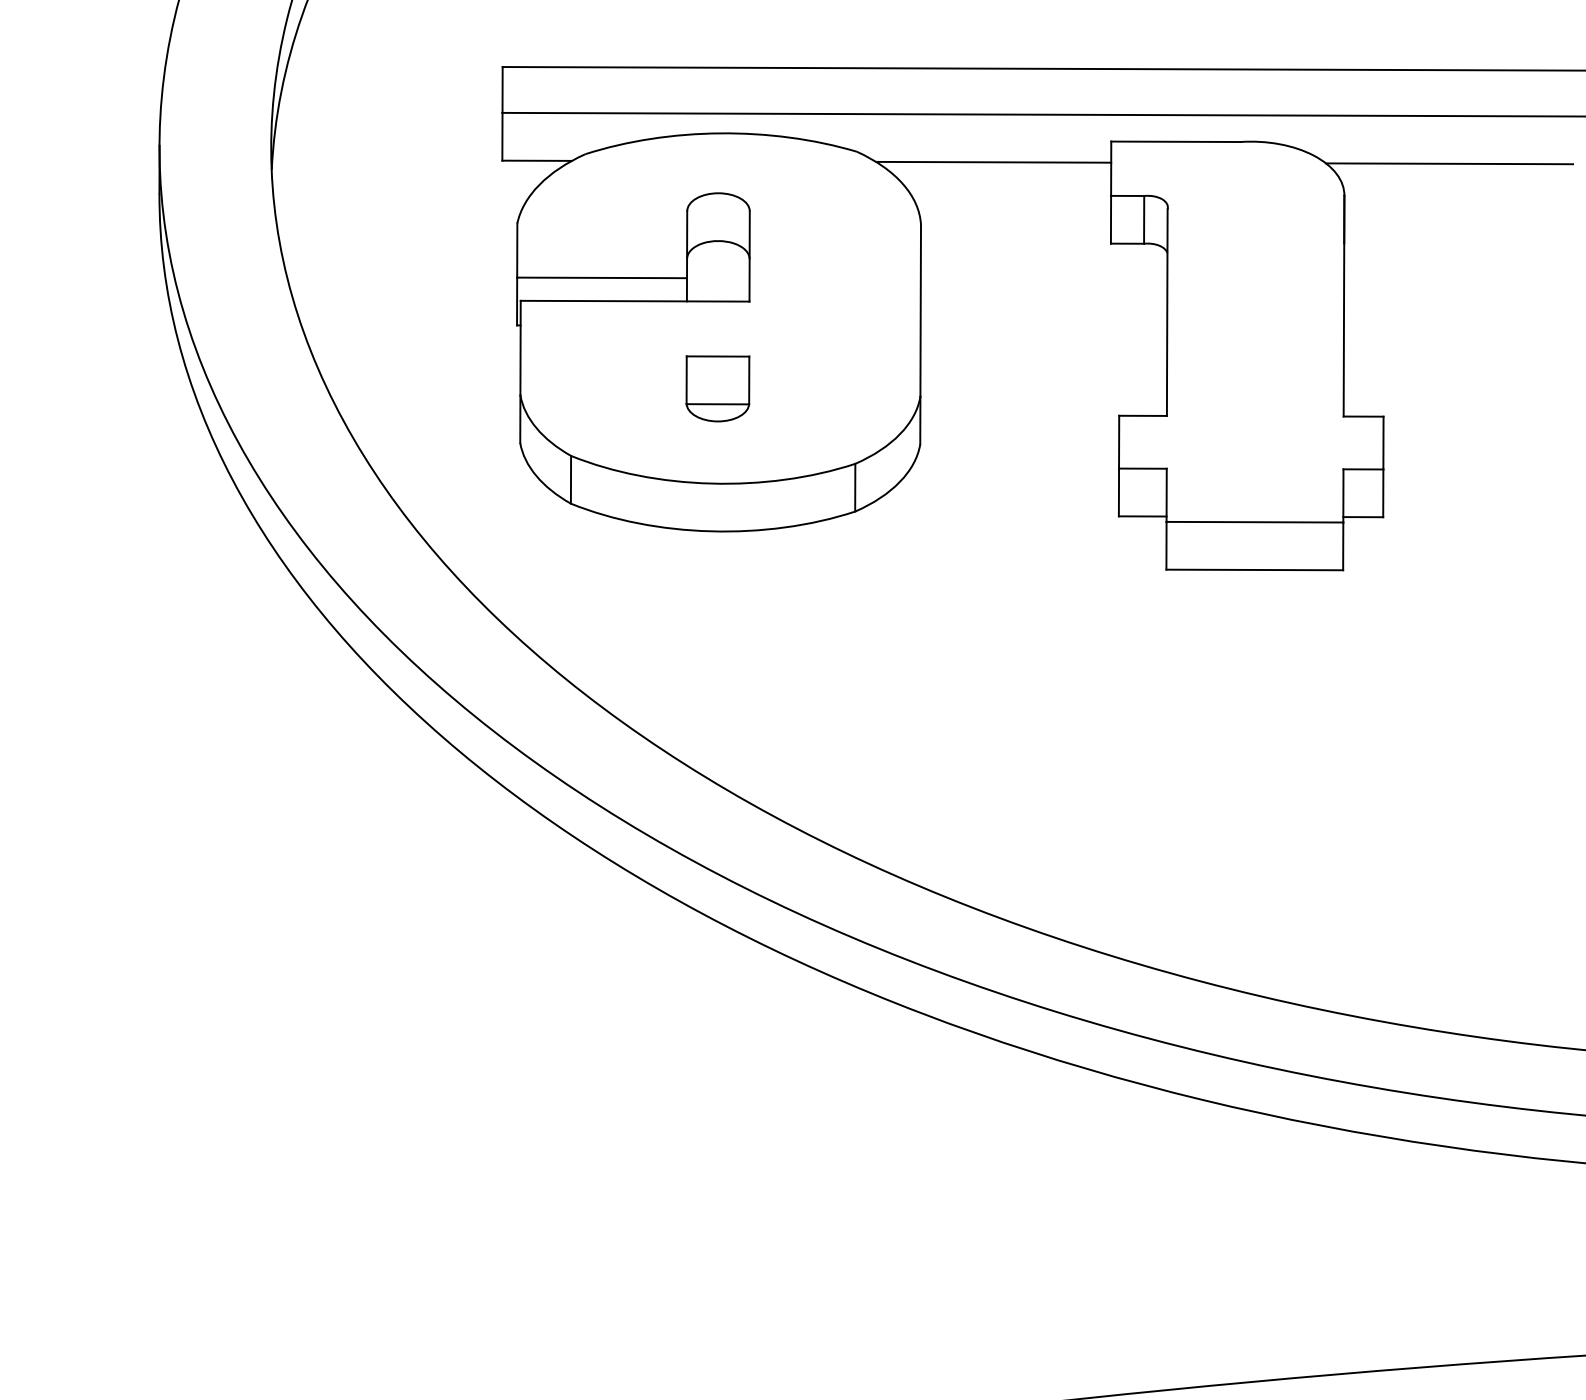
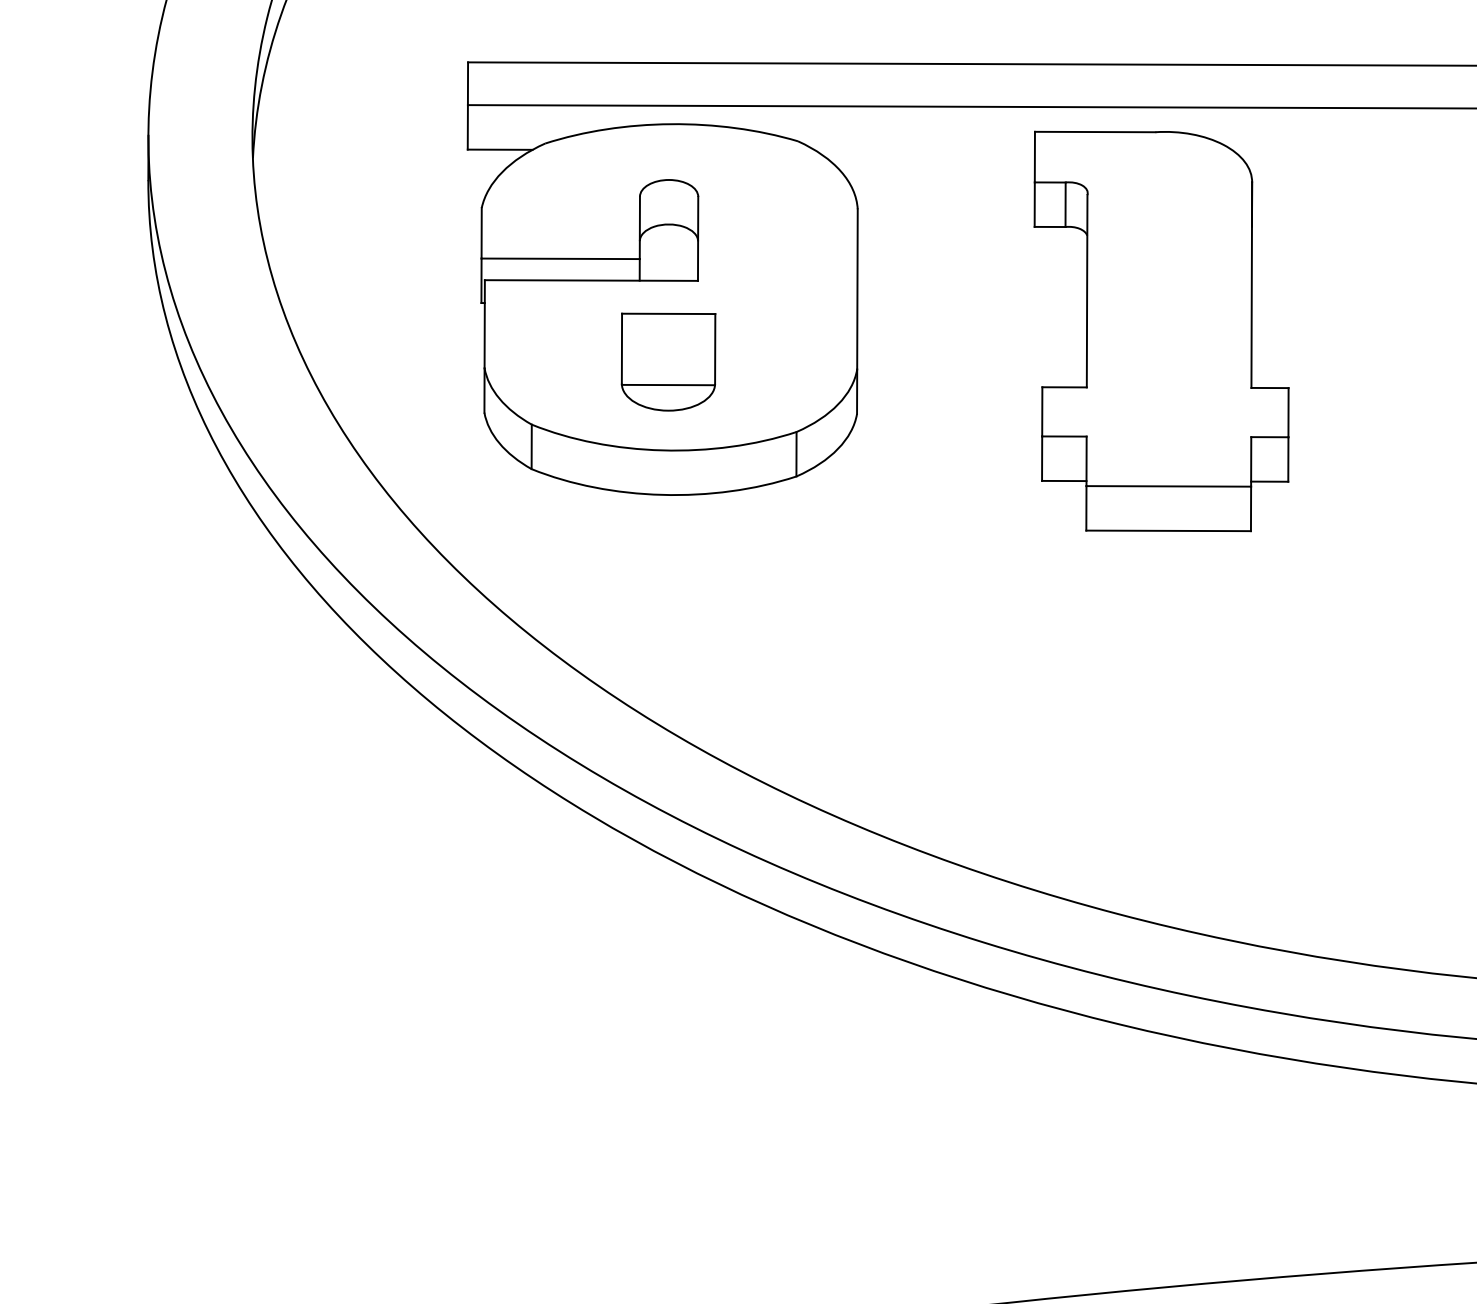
line: (993, 161) -> (925, 150), removed
line: (1449, 163) -> (1350, 152), removed
part: (717, 388) -> (668, 361), size x1.6

